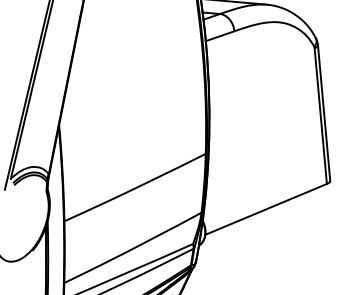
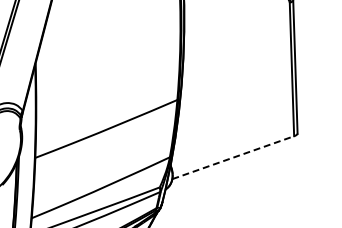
line: (266, 209) -> (233, 157), solid -> dashed

